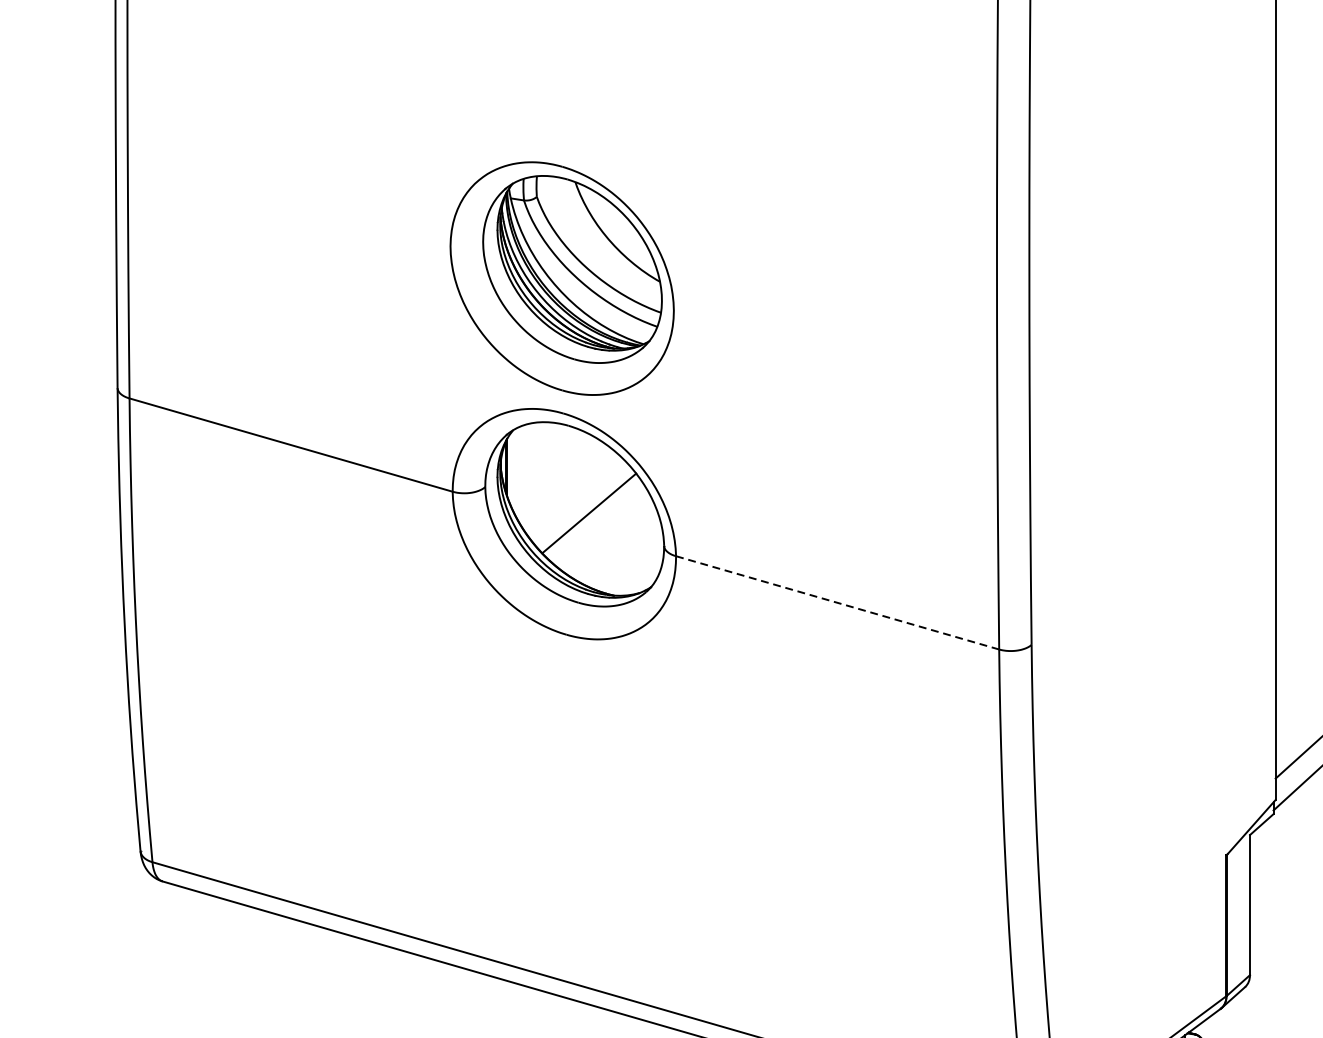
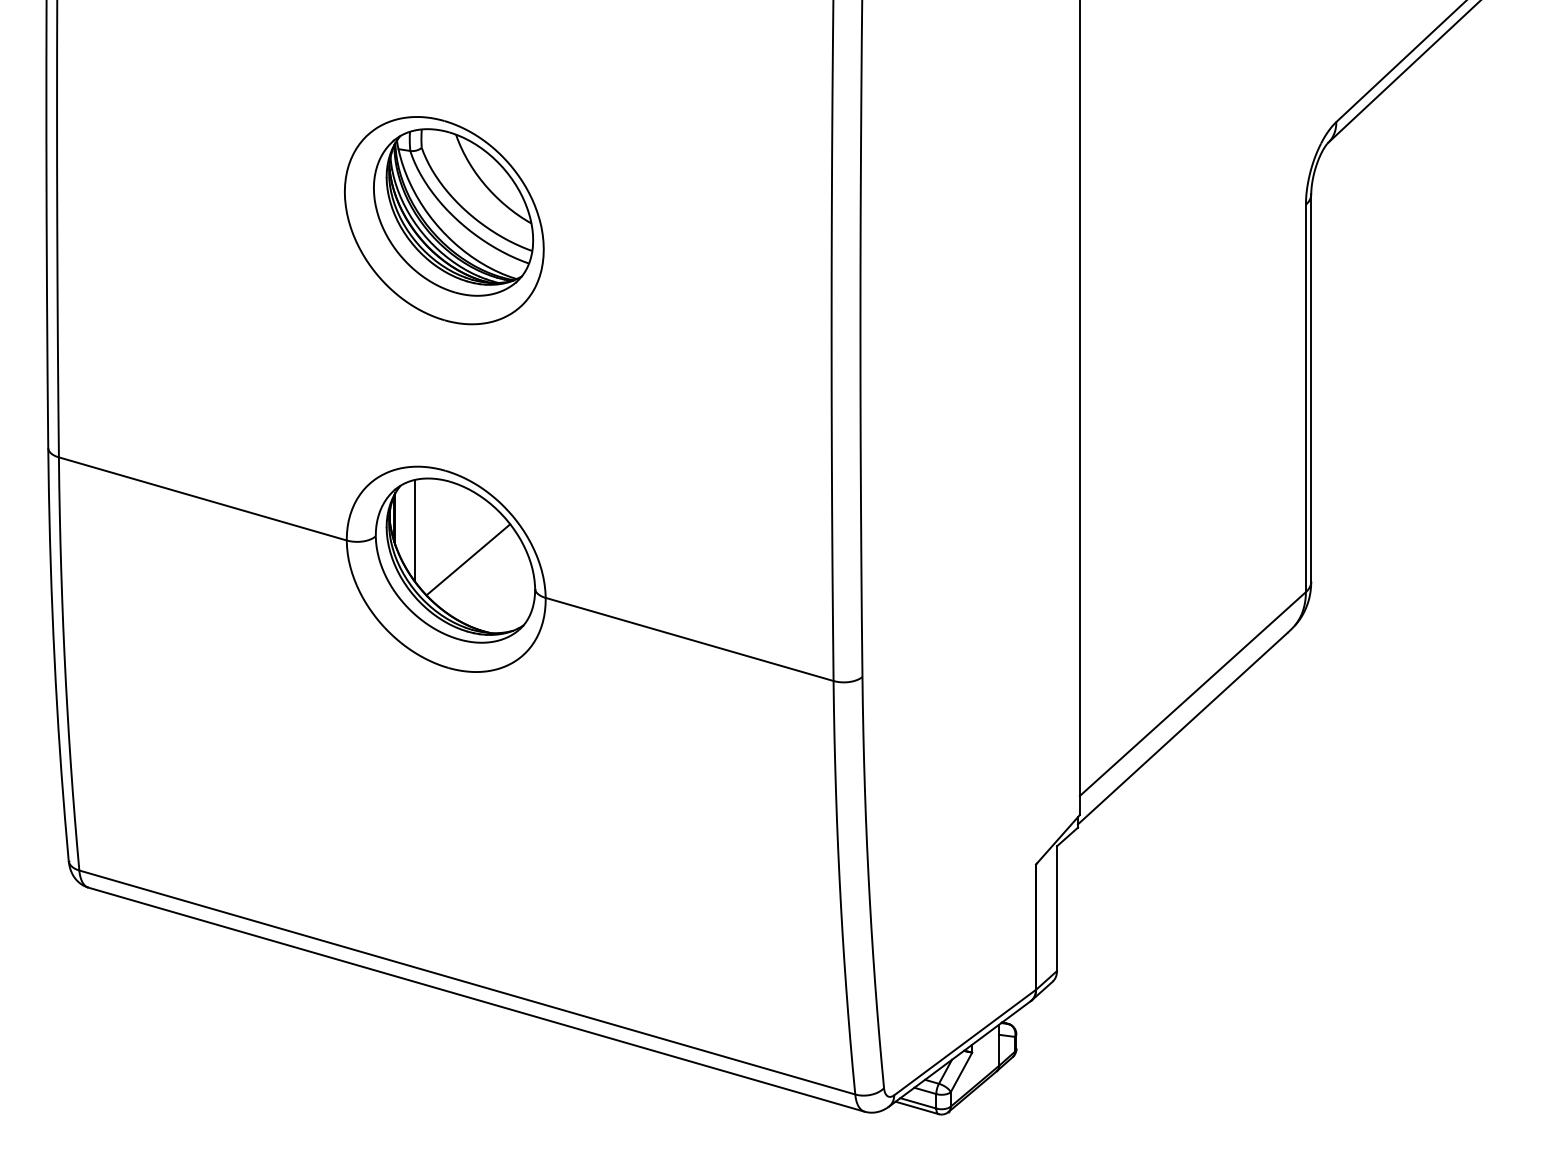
part: (562, 278) -> (444, 220), moved
line: (528, 480) -> (414, 530), added
line: (837, 602) -> (689, 639), dashed -> solid

